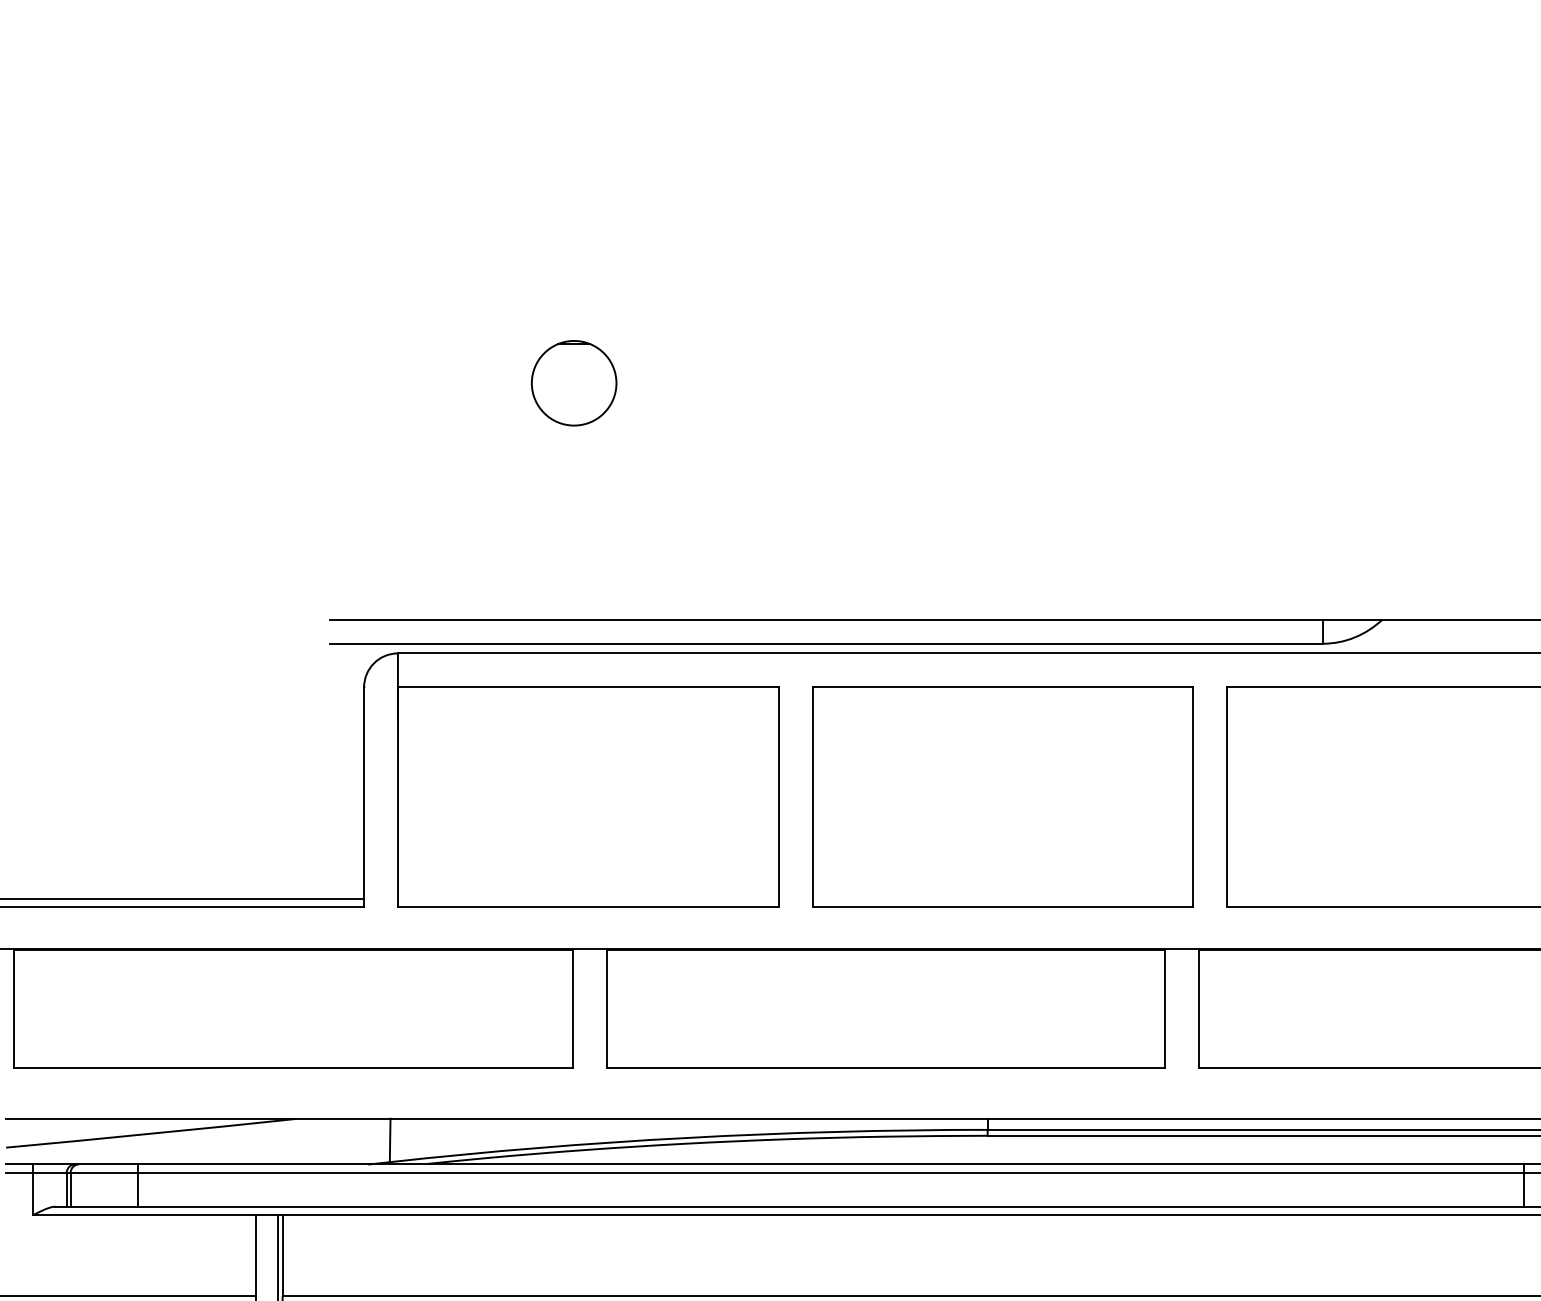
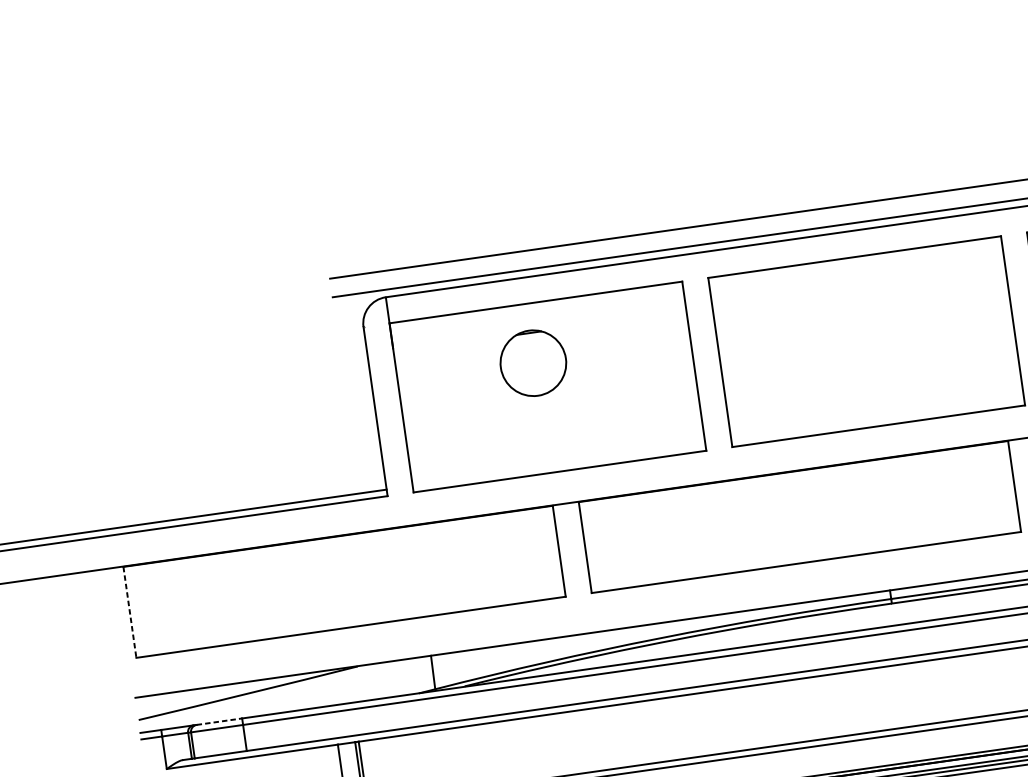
part: (574, 383) -> (533, 363), moved
line: (14, 1009) -> (130, 612), solid -> dashed
line: (108, 1164) -> (219, 721), solid -> dashed

